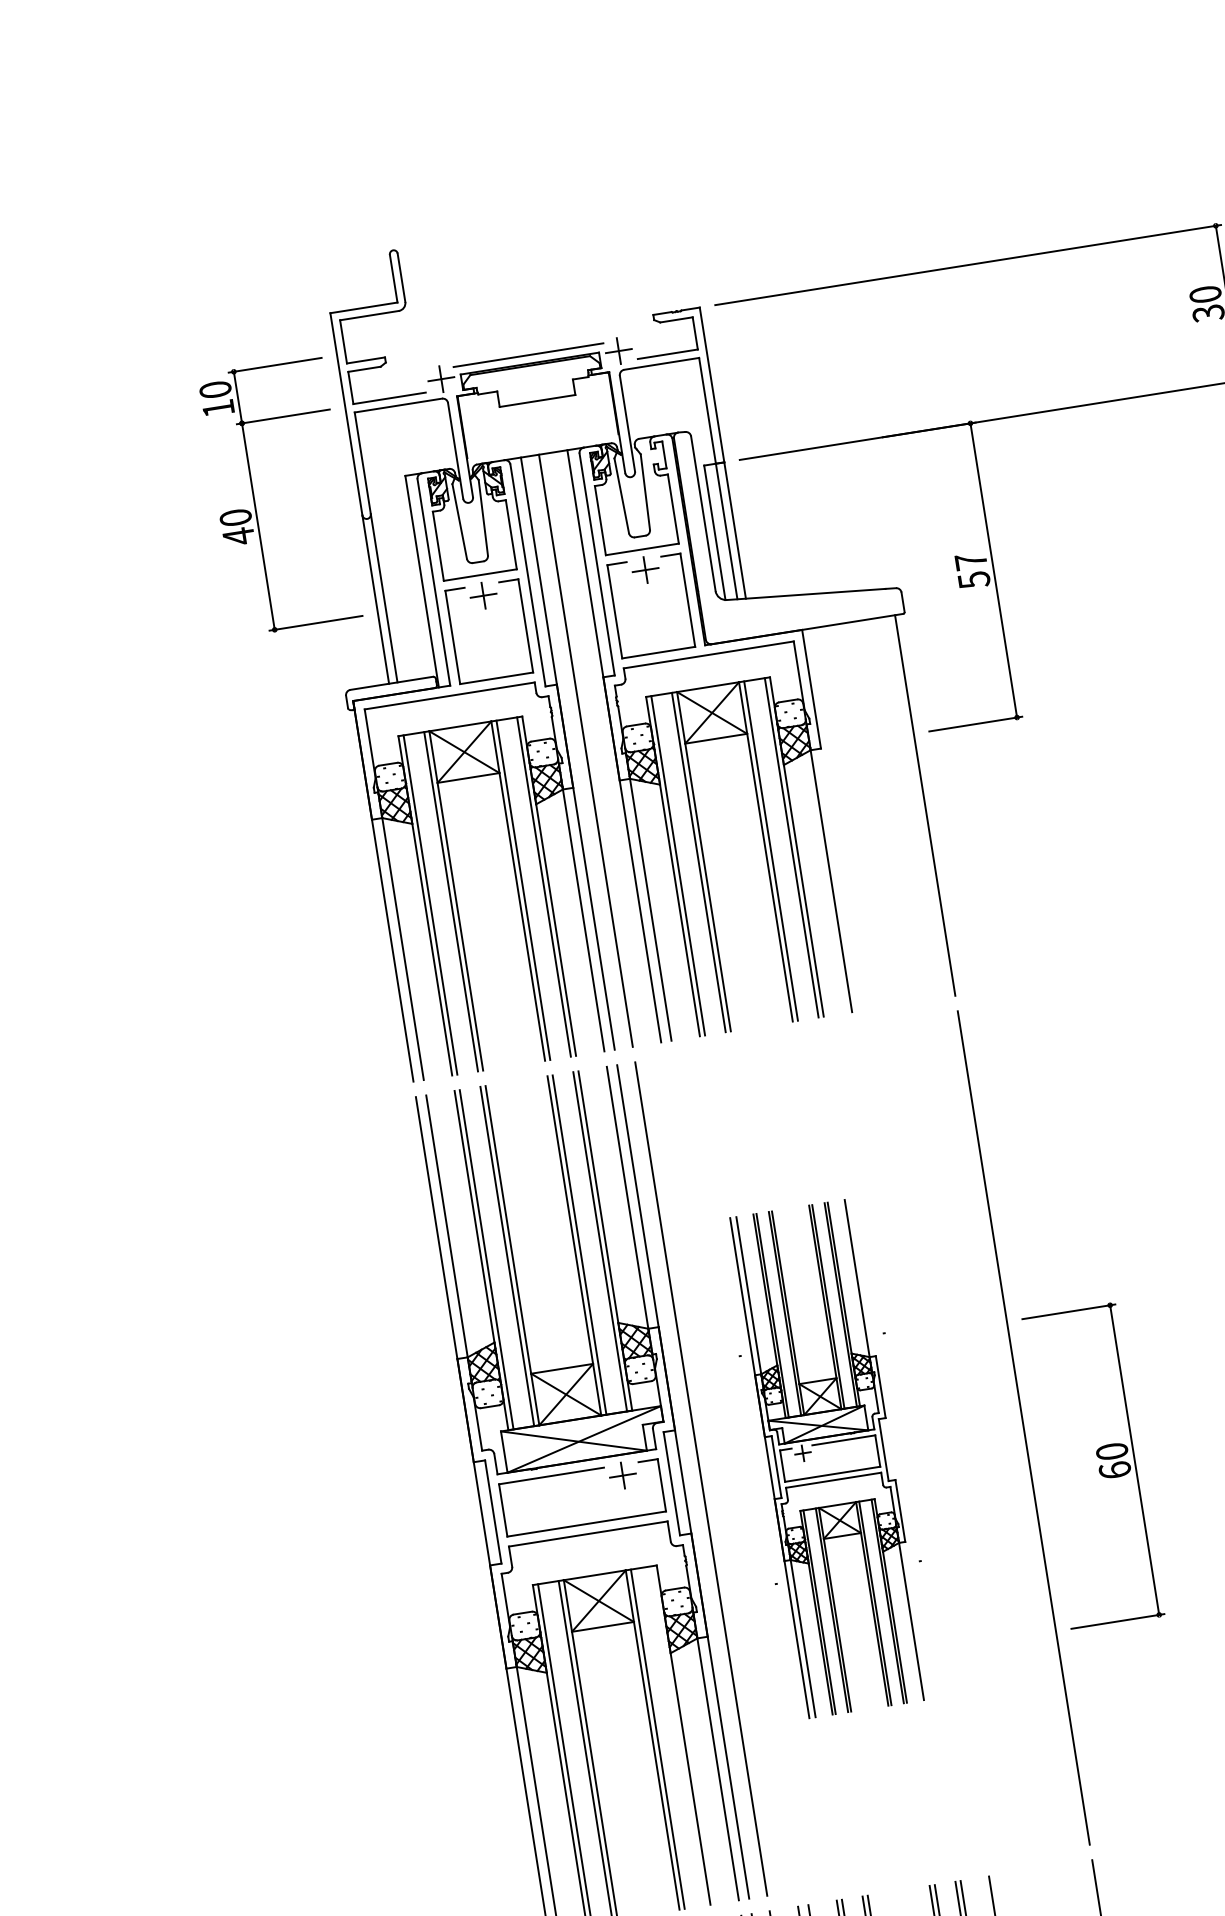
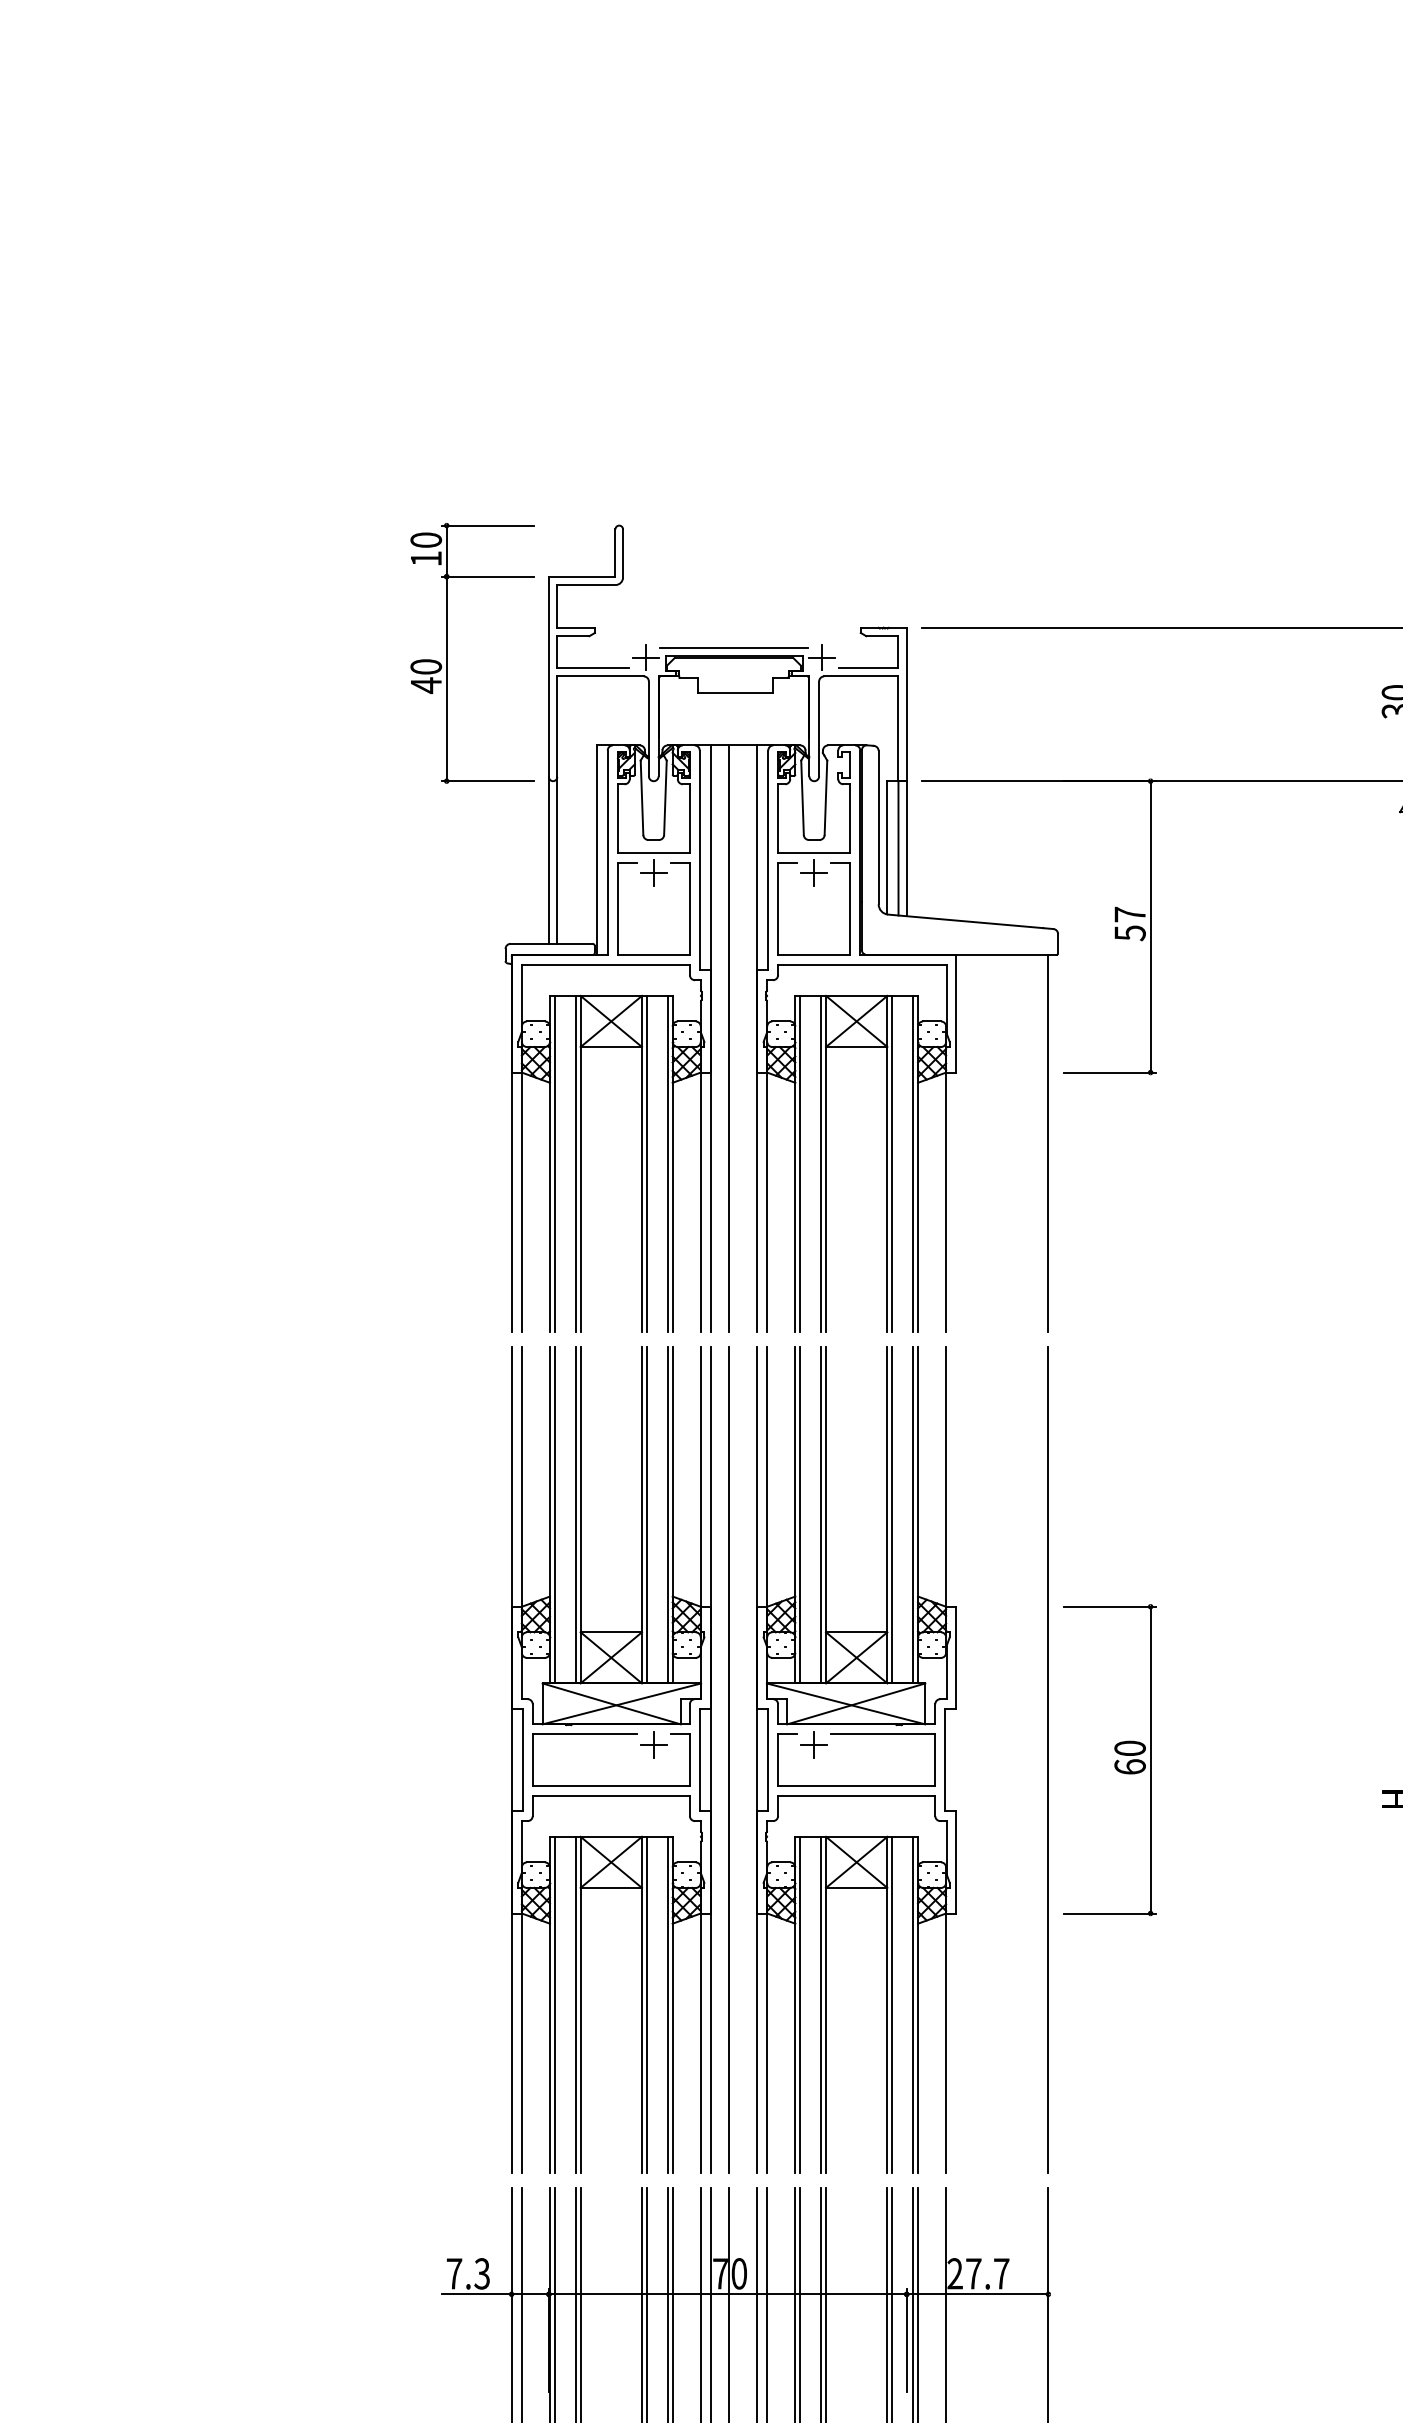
part: (255, 500) -> (447, 653), moved
part: (829, 1458) -> (856, 1759), size x1.67
part: (1093, 1467) -> (1109, 1760), moved
line: (678, 1735) -> (667, 2004), added

